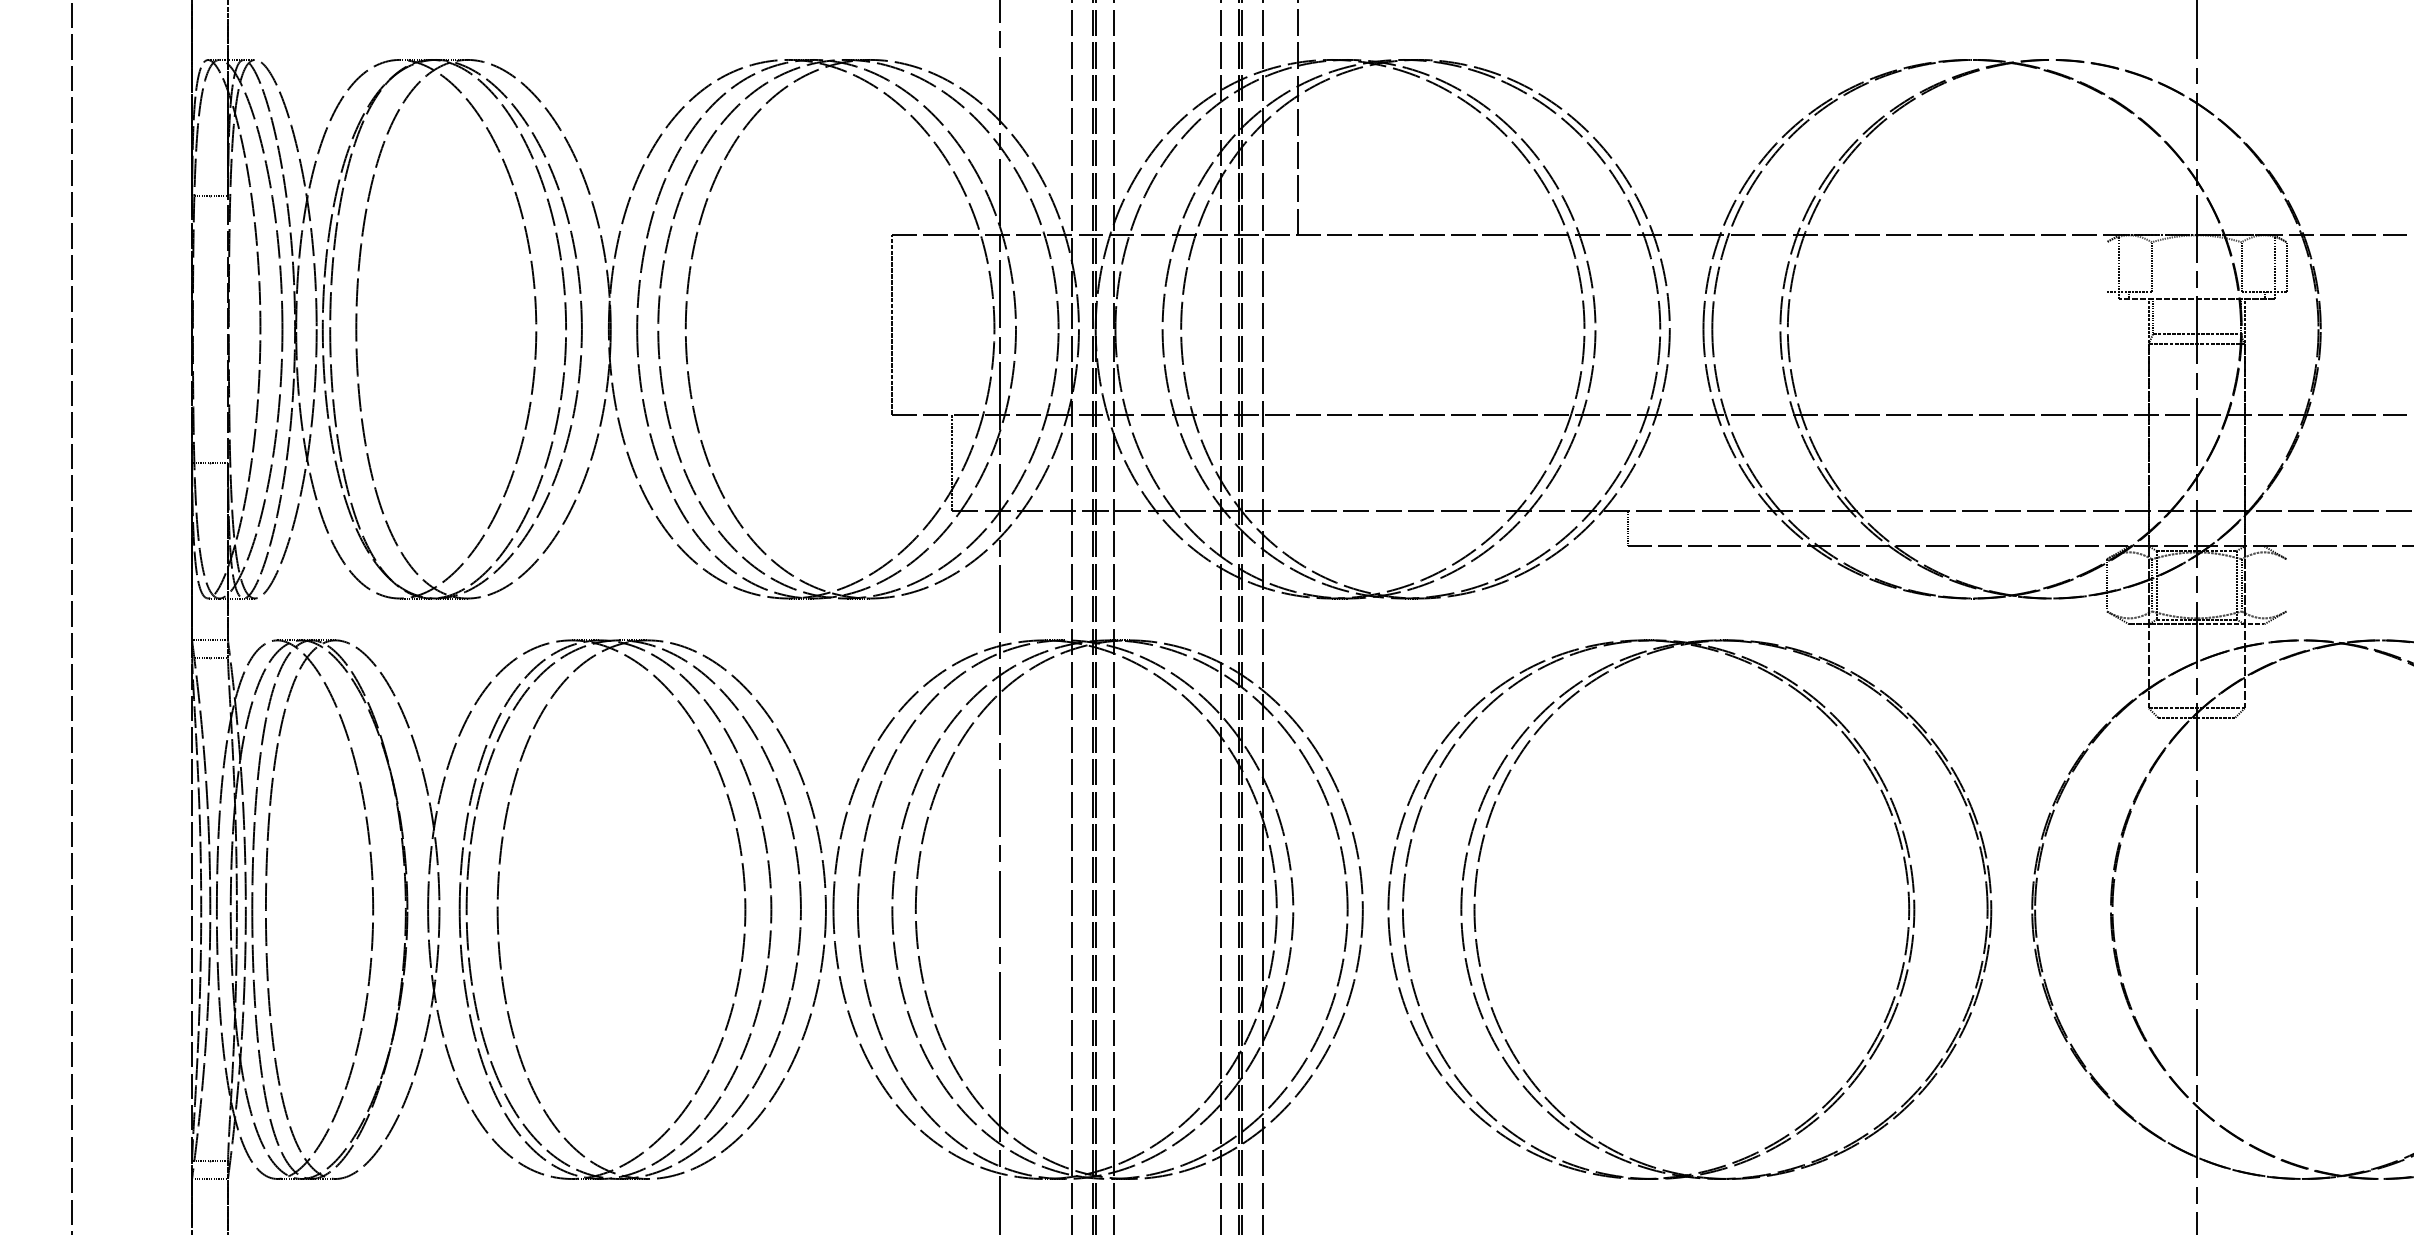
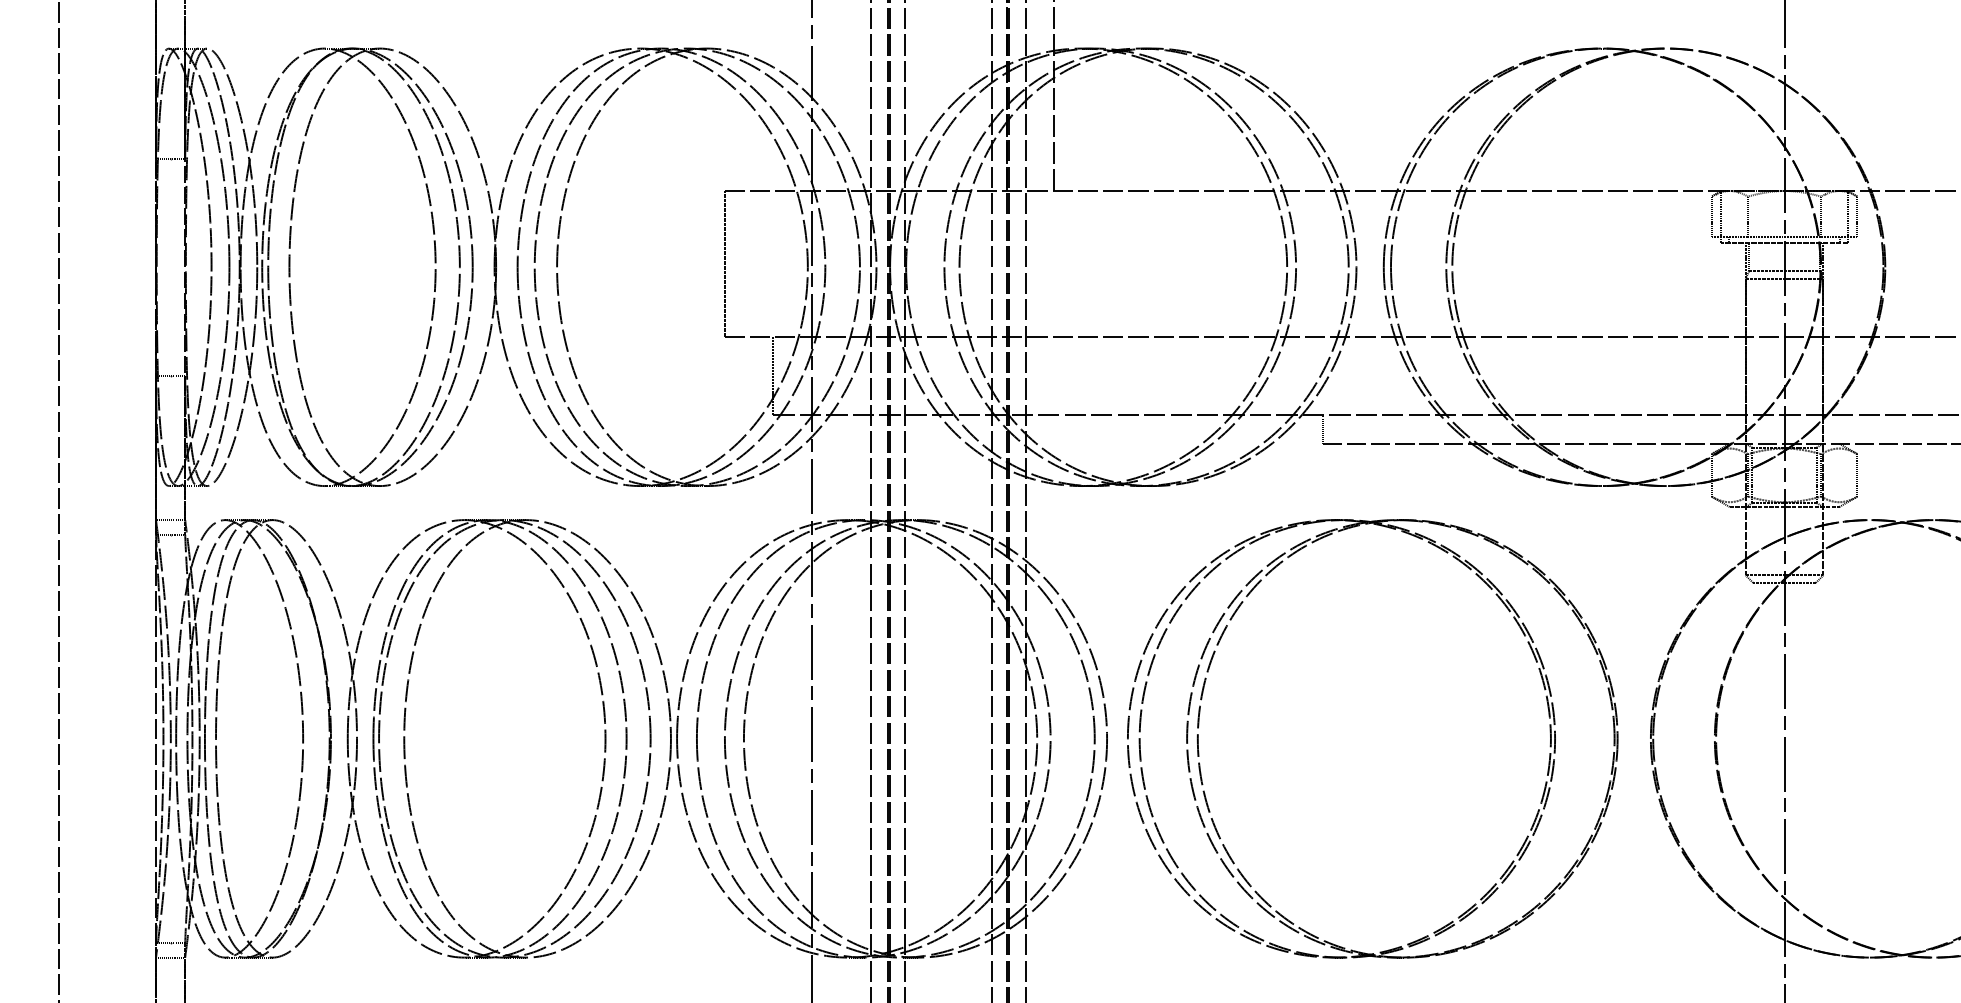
line: (2106, 266) -> (1711, 216), added
line: (2196, 291) -> (1784, 236), added
line: (2286, 585) -> (1857, 475), added

